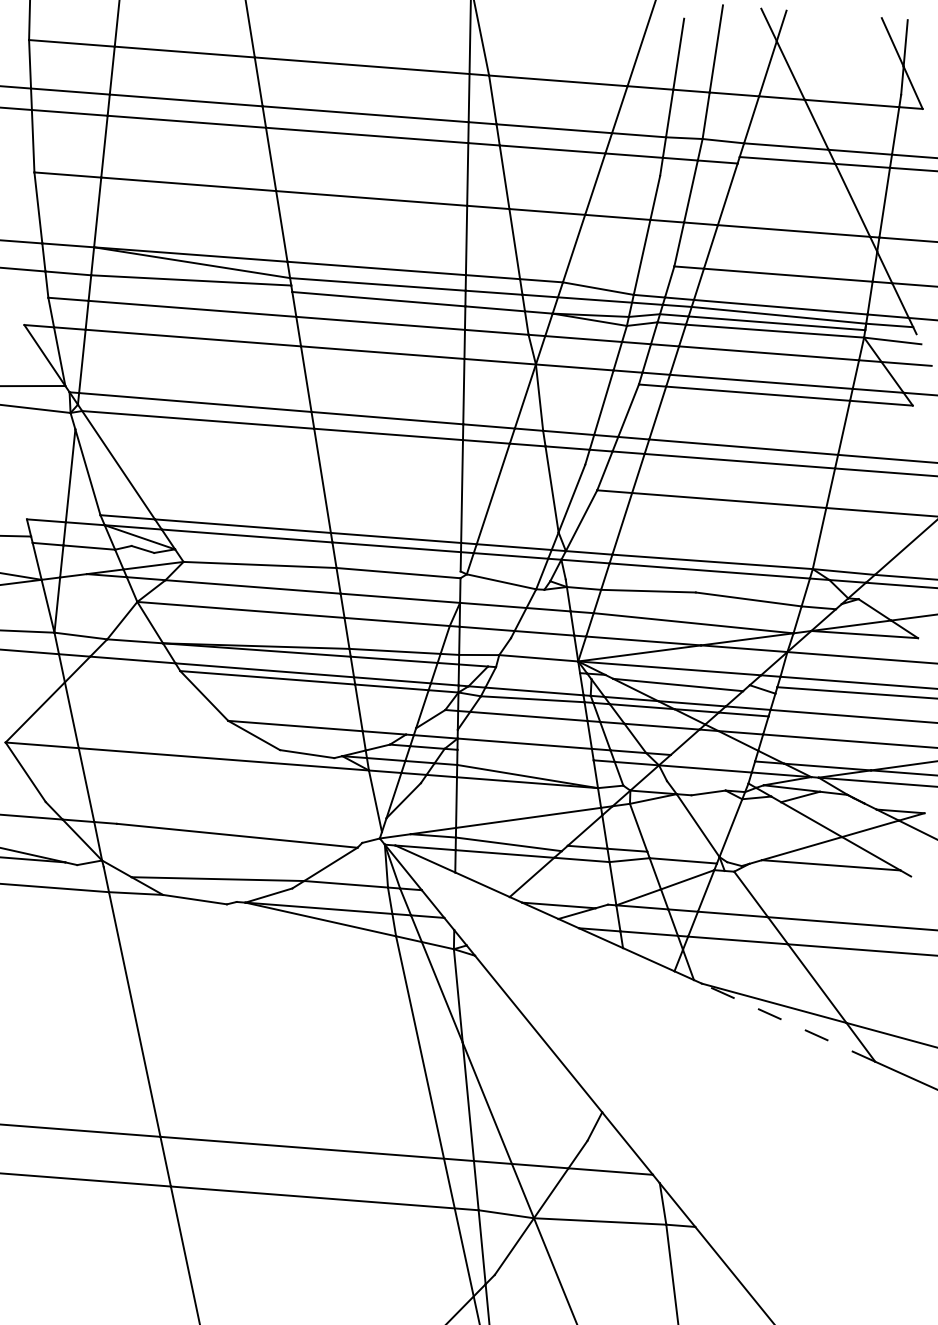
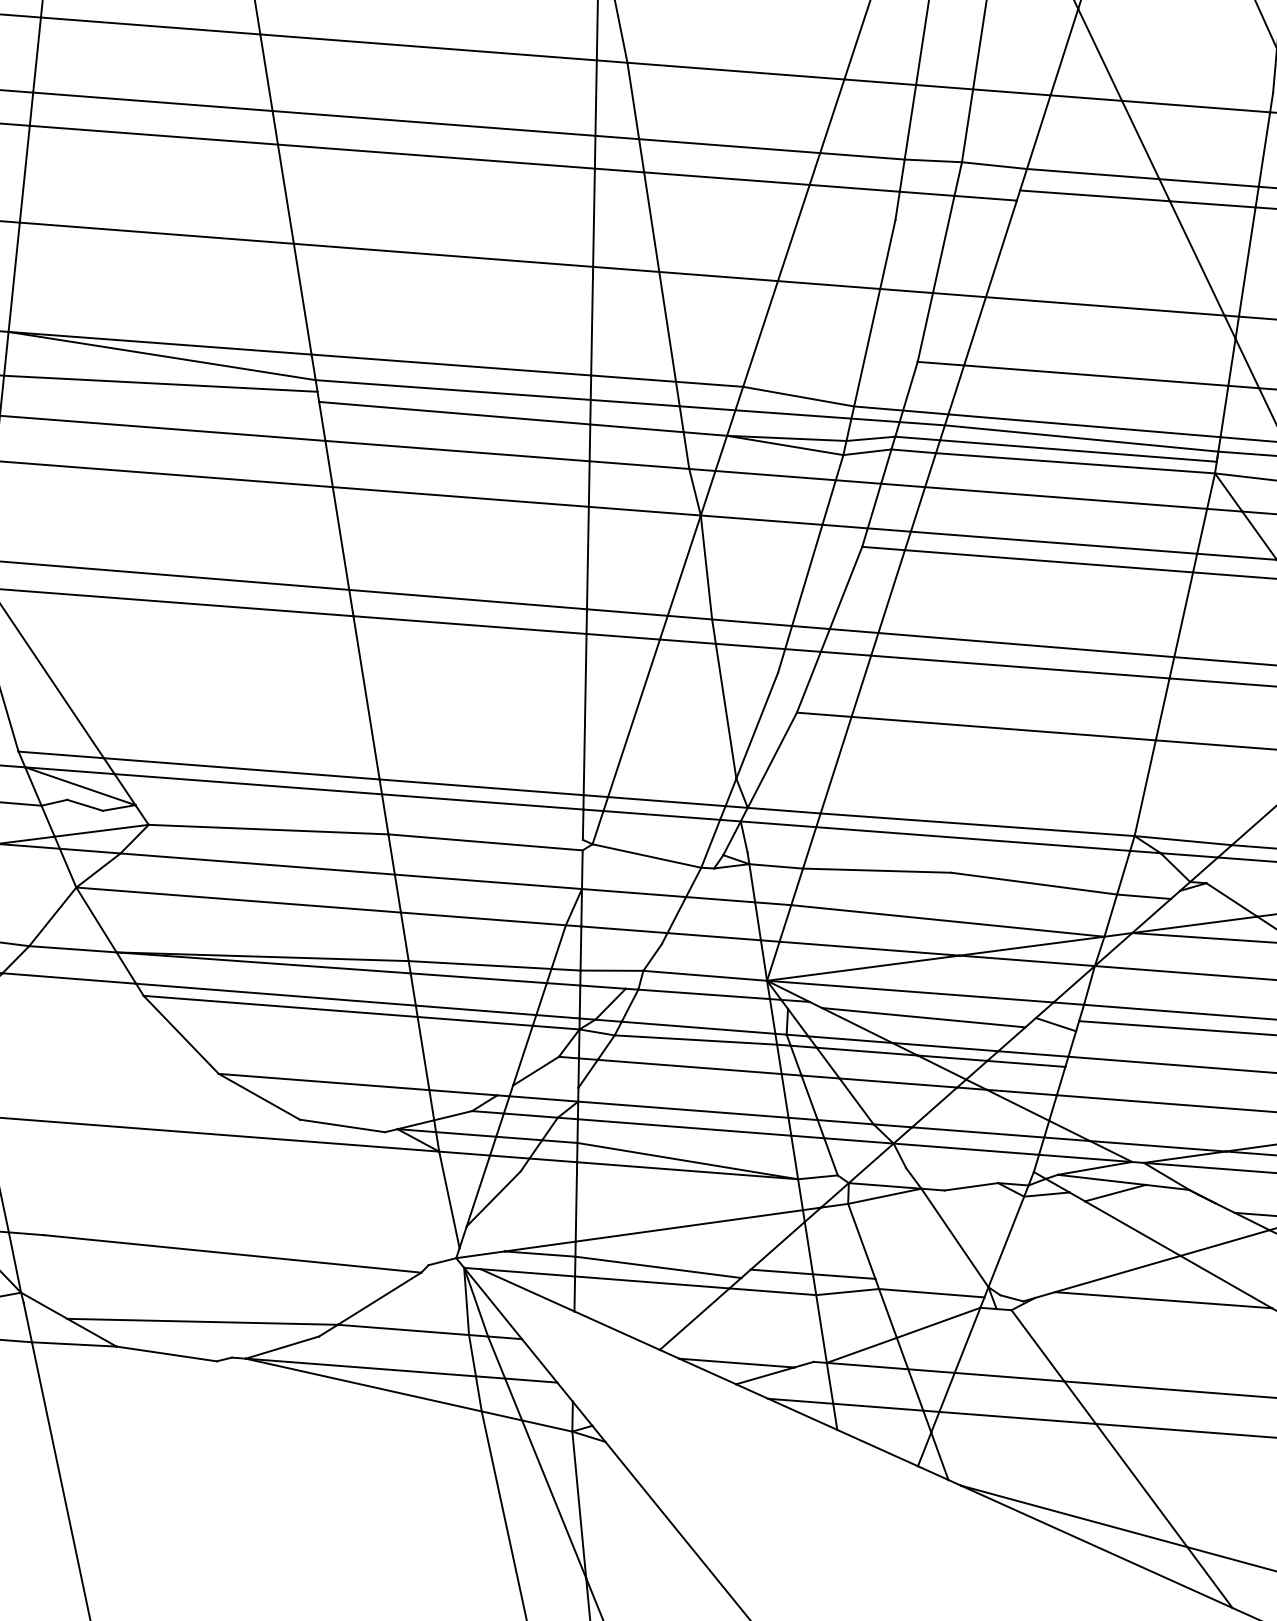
line: (538, 670) -> (704, 994), added
line: (525, 754) -> (684, 1126), added
line: (712, 757) -> (977, 1131), added
line: (788, 1022) -> (1096, 1546), dashed -> solid

